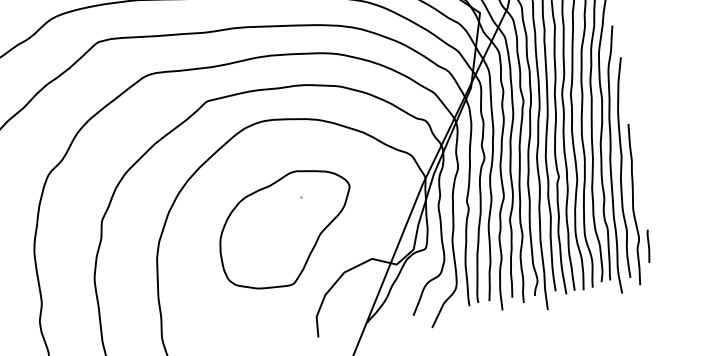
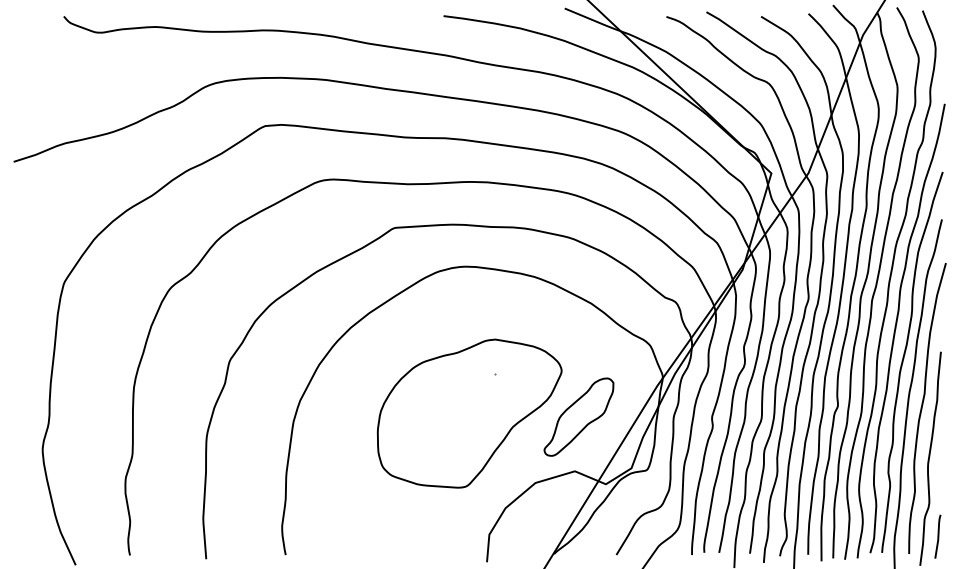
part: (367, 217) -> (578, 416), added
line: (648, 246) -> (937, 536), moved

